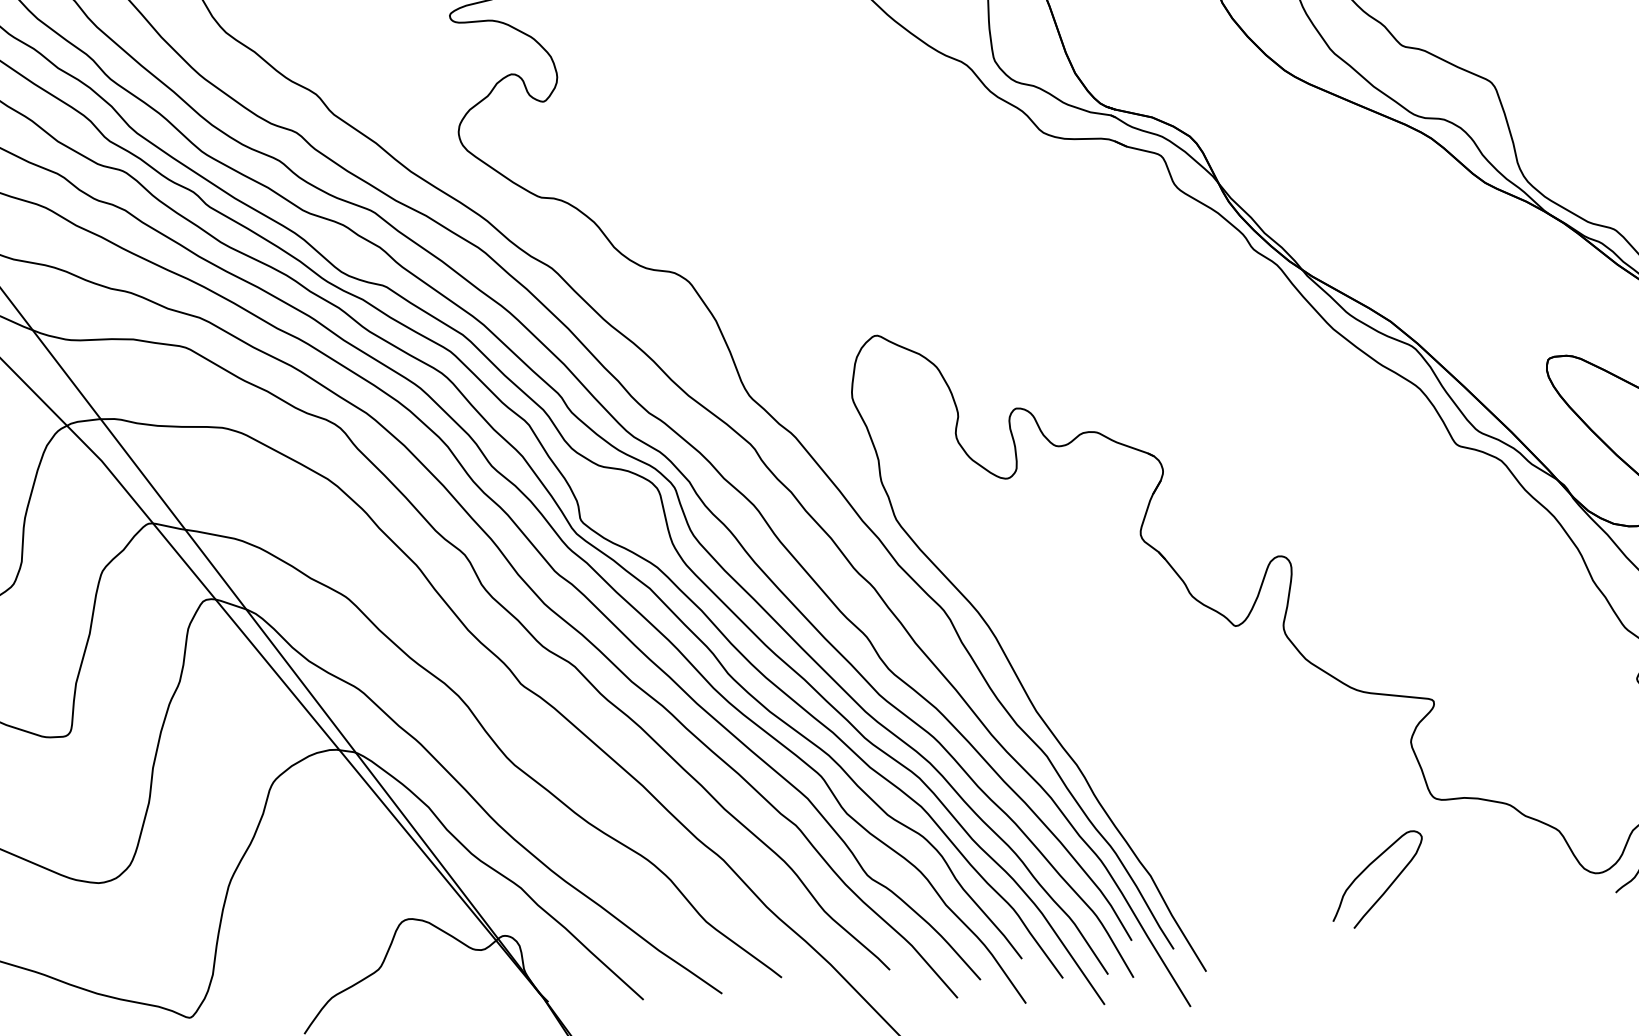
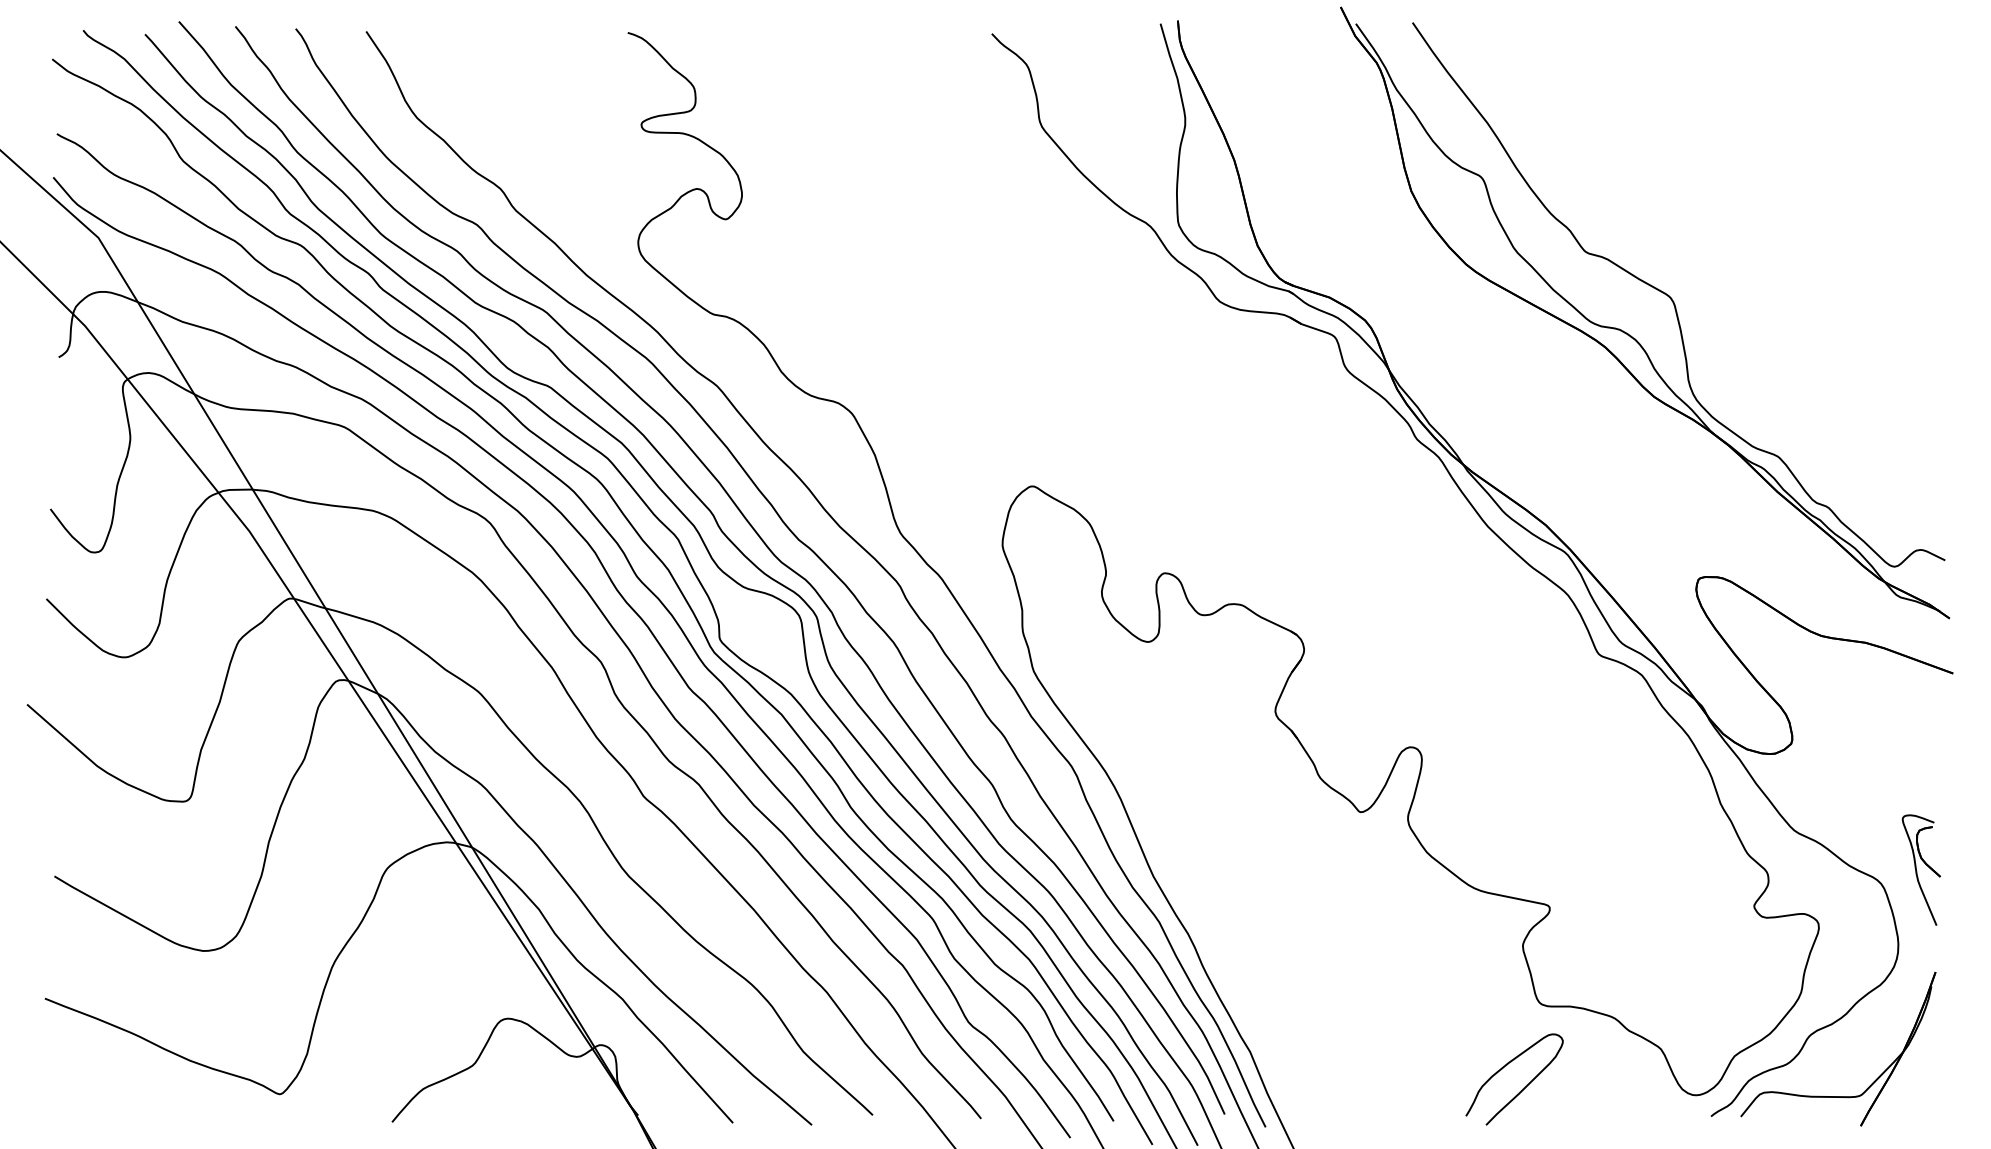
curve: (1385, 889) -> (1521, 1089), moved

